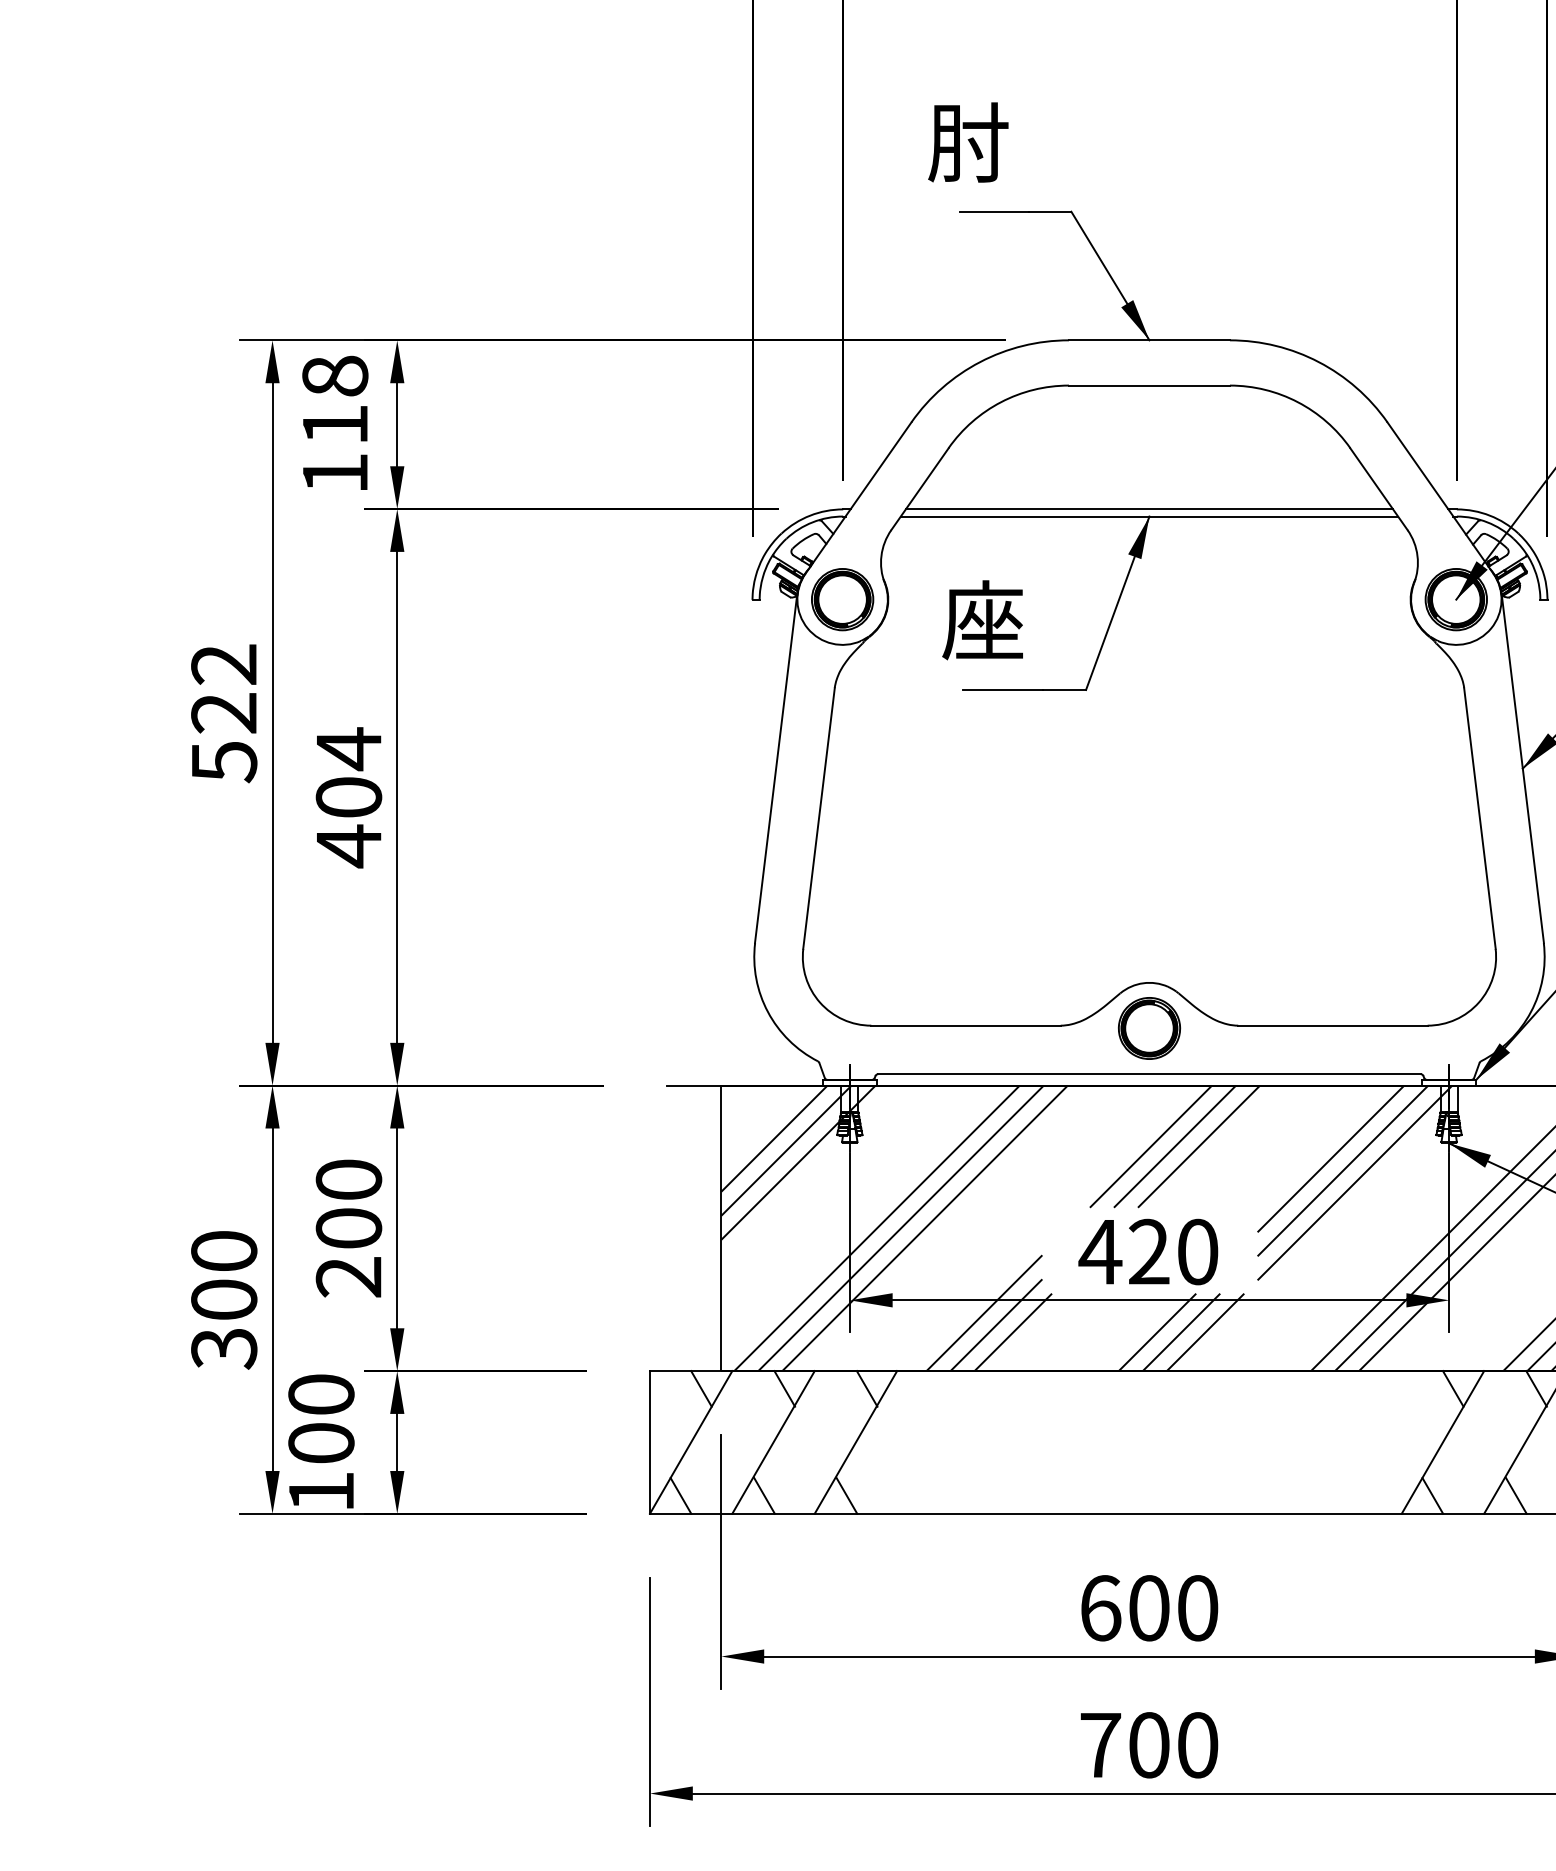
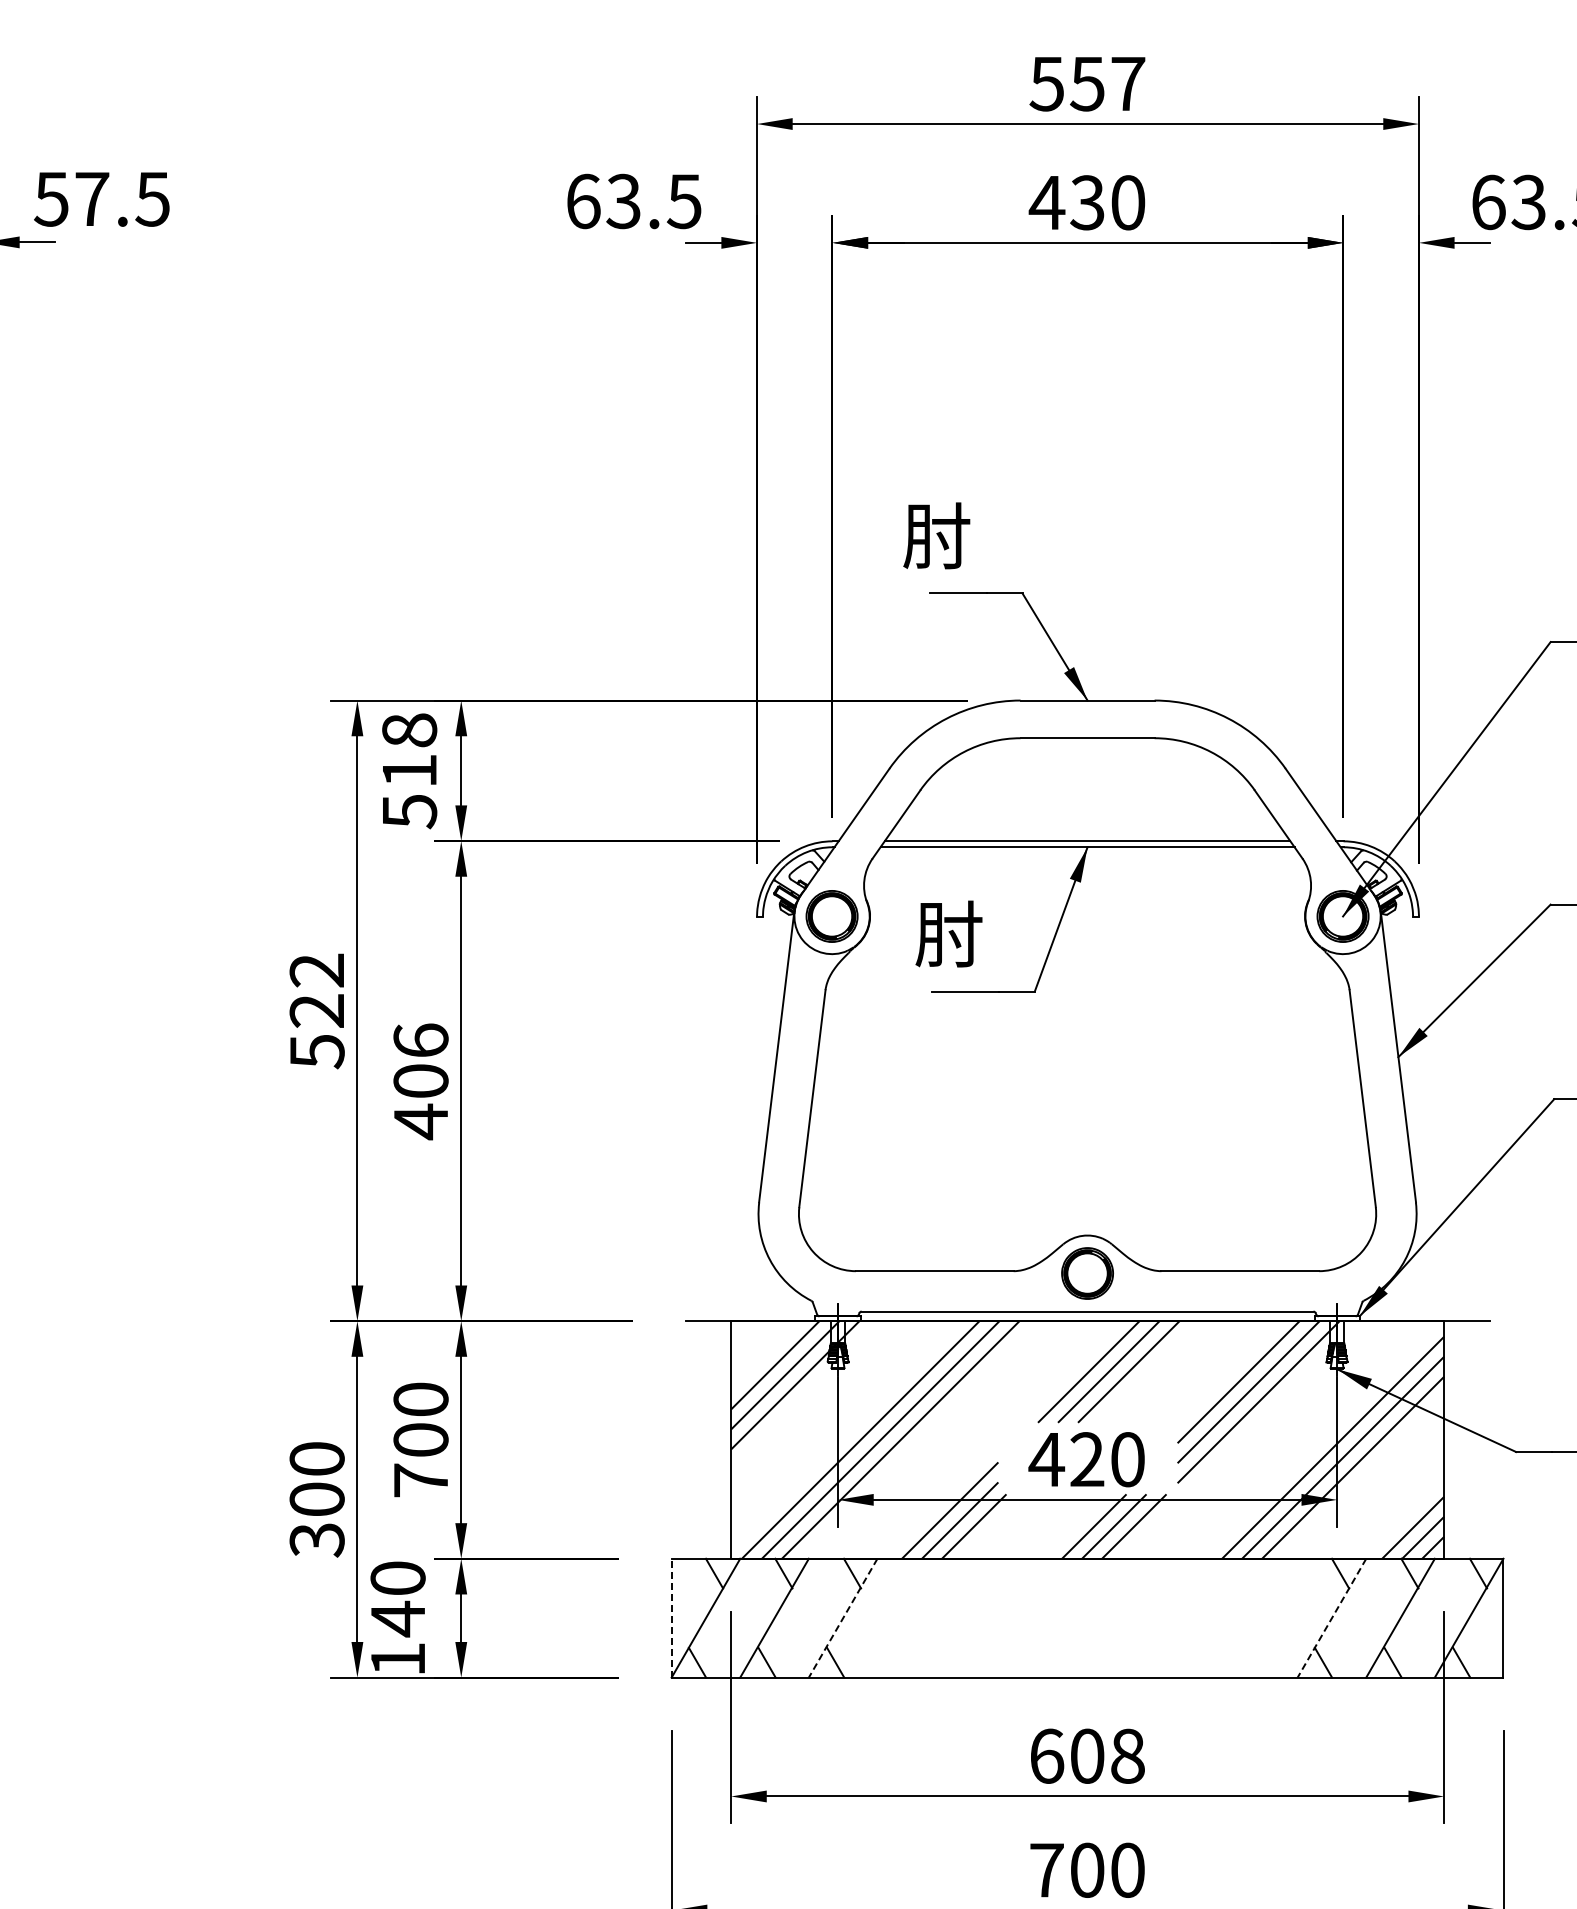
text: (336, 474) -> (410, 812), 118 -> 518
text: (982, 620) -> (948, 933), 座 -> 肘
text: (348, 748) -> (420, 1040), 404 -> 406
text: (348, 1277) -> (420, 1480), 200 -> 700
line: (649, 1441) -> (671, 1617), solid -> dashed
text: (320, 1442) -> (397, 1618), 100 -> 140
line: (856, 1442) -> (843, 1618), solid -> dashed
line: (1442, 1442) -> (1331, 1618), solid -> dashed
text: (1197, 1607) -> (1127, 1755), 600 -> 608

